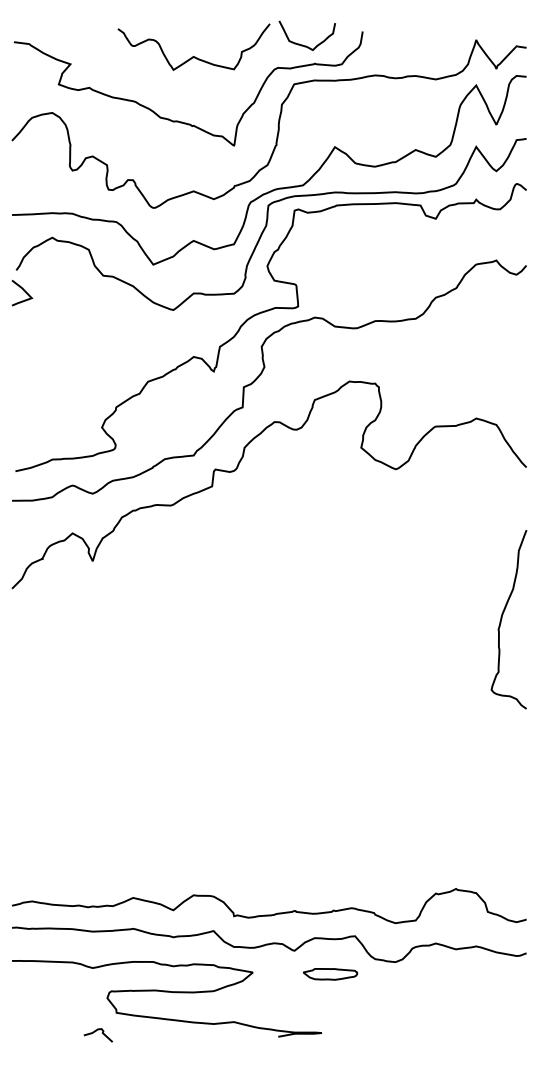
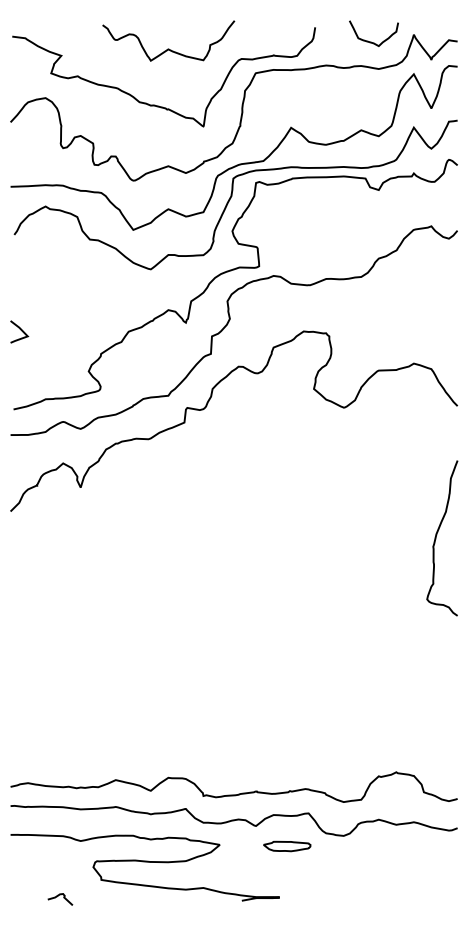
curve: (302, 44) -> (369, 41), moved
line: (24, 292) -> (21, 331), moved
curve: (95, 1032) -> (57, 897), moved

